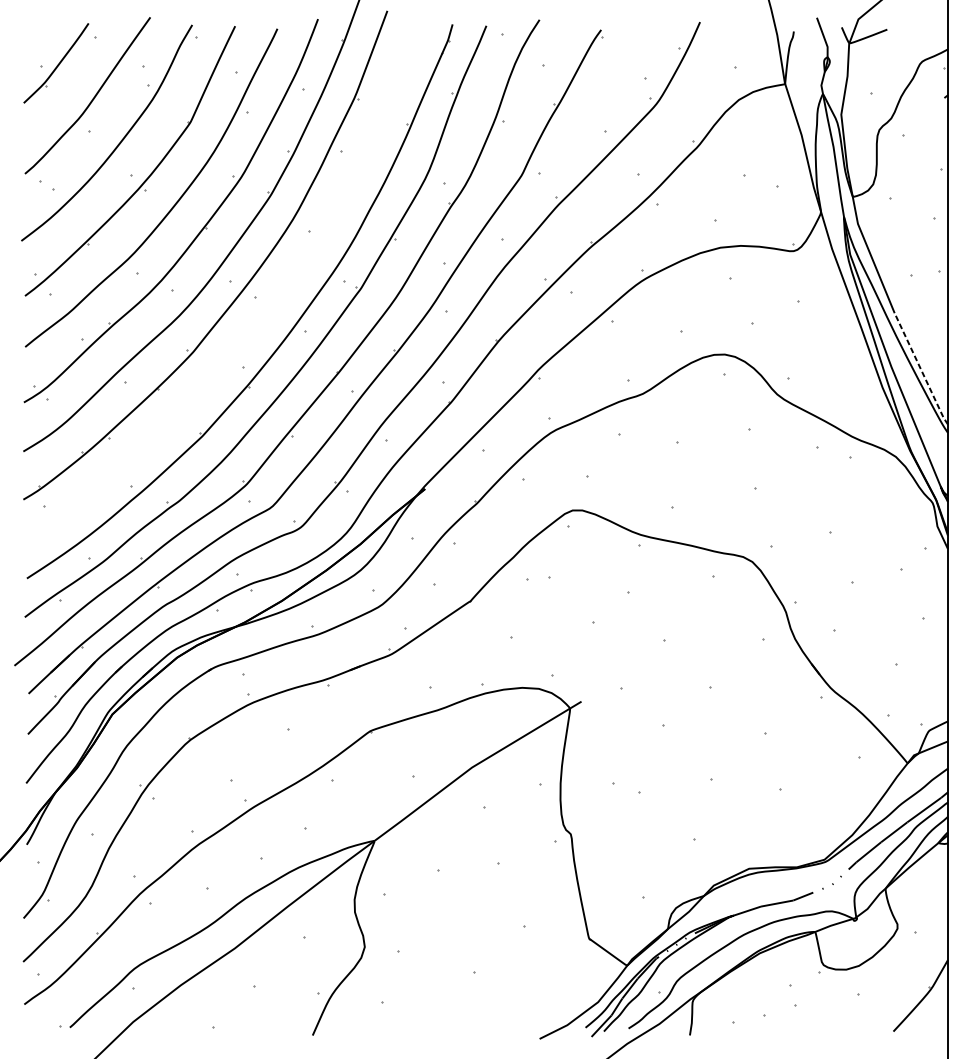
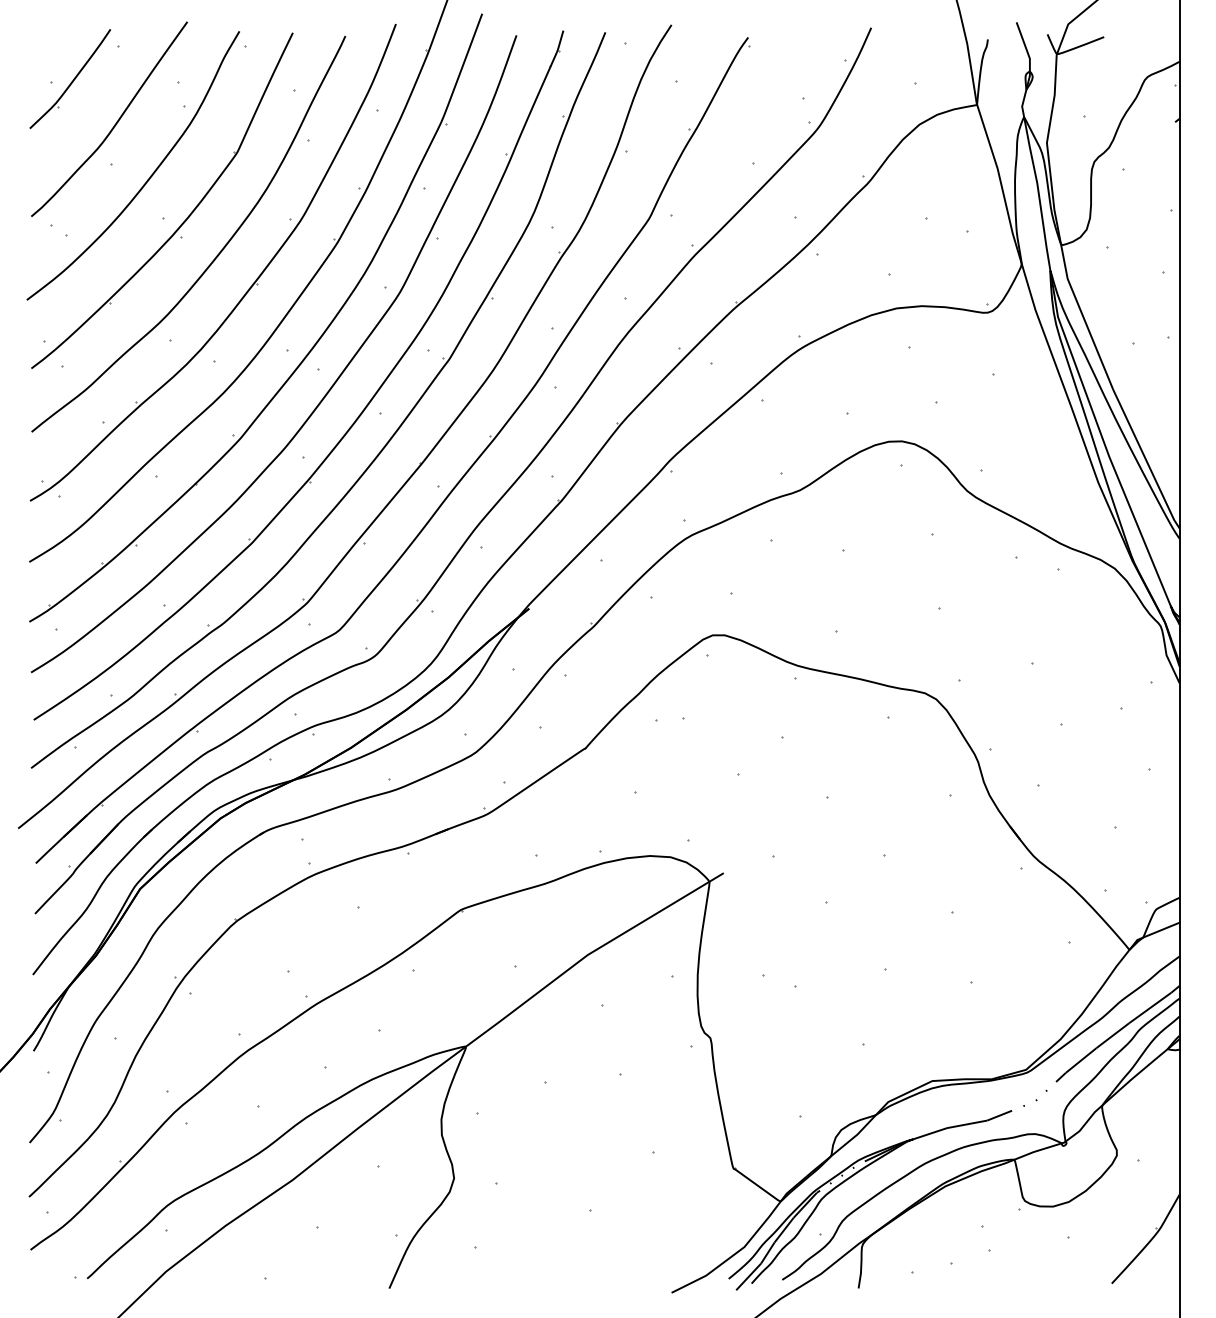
part: (262, 315) -> (326, 392), added
line: (920, 369) -> (1145, 459), dashed -> solid

